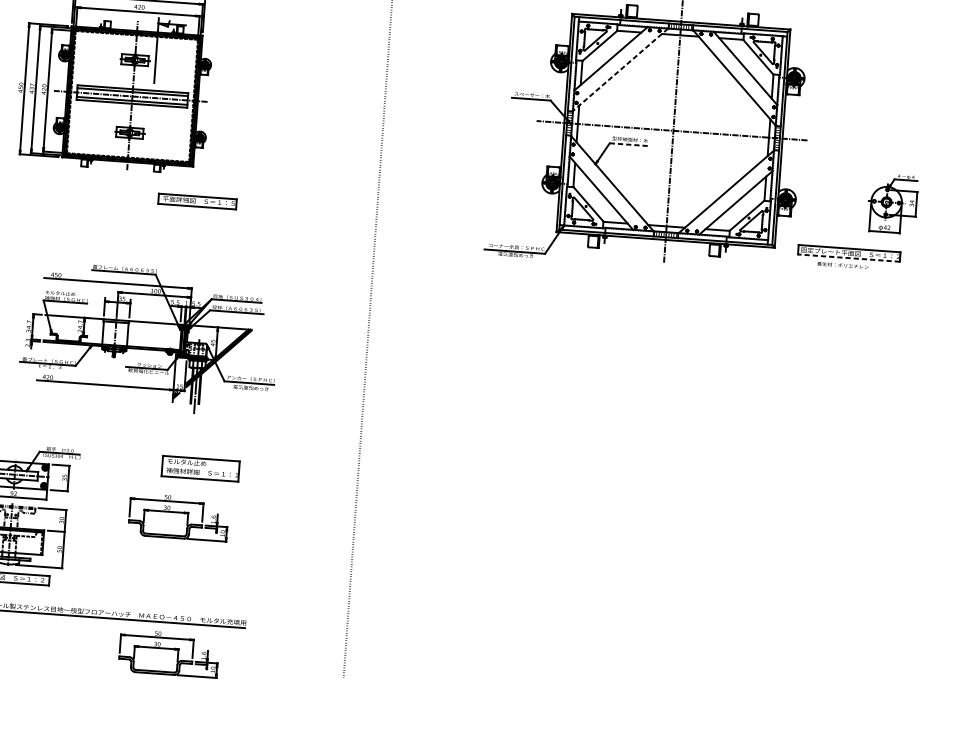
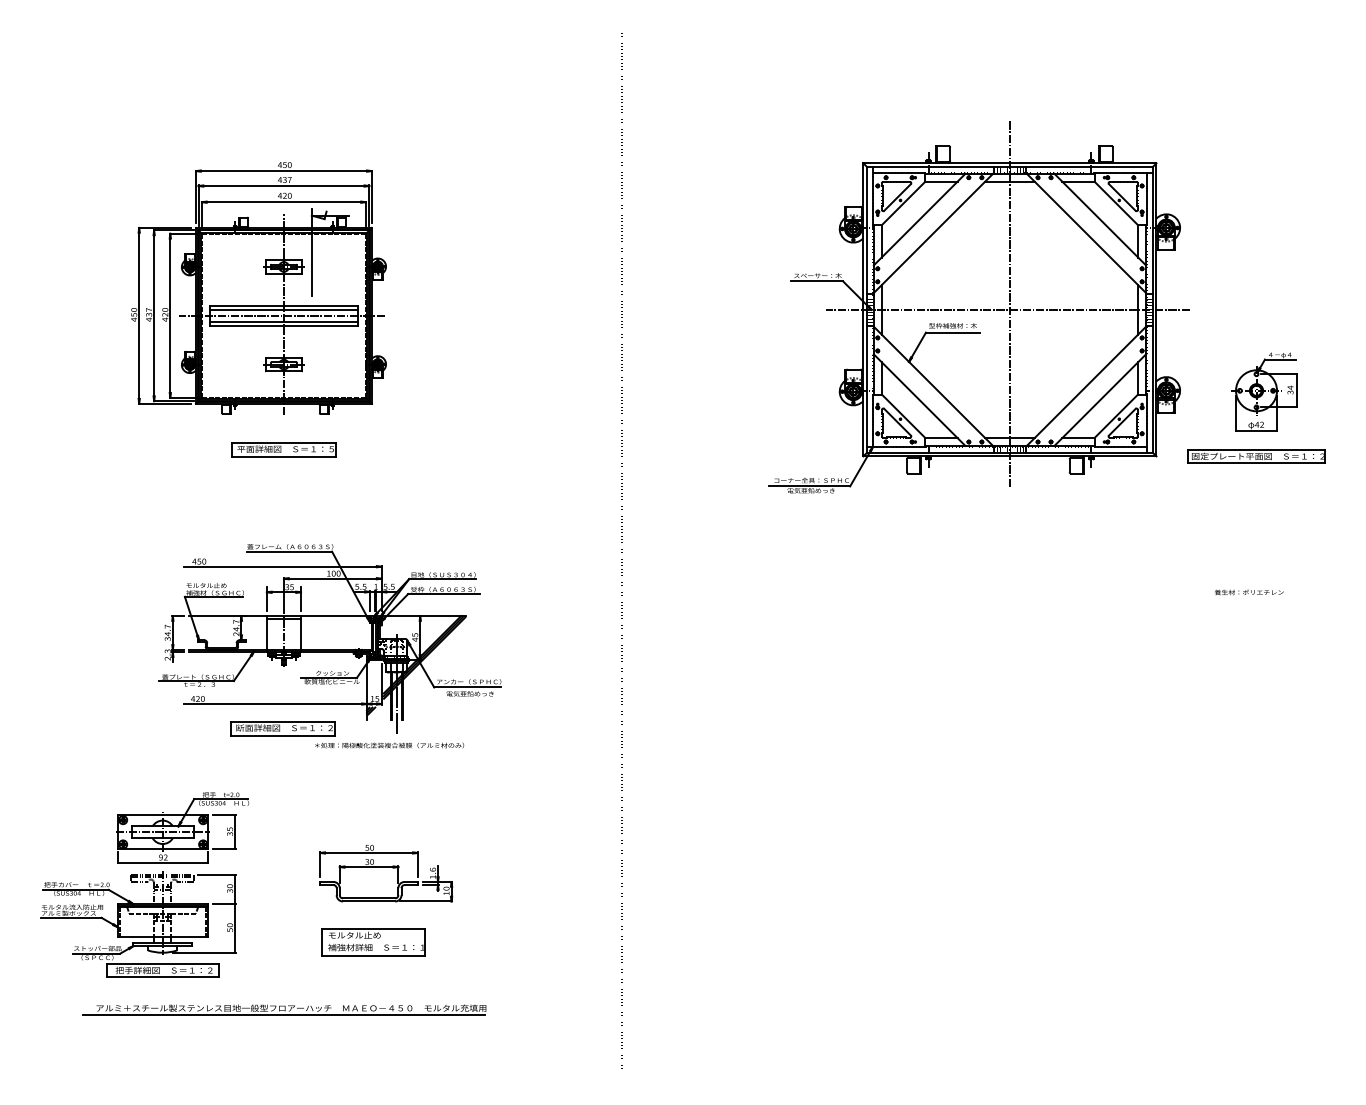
line: (620, 69) -> (933, 233), dashed -> solid
line: (629, 144) -> (952, 332), dashed -> solid
part: (197, 201) -> (283, 449), moved
part: (892, 203) -> (1264, 391), moved
line: (848, 258) -> (1256, 463), dashed -> solid
text: (843, 265) -> (1249, 592), moved
part: (159, 417) -> (350, 742), added
part: (200, 468) -> (373, 942), moved
part: (169, 653) -> (386, 1056), removed

